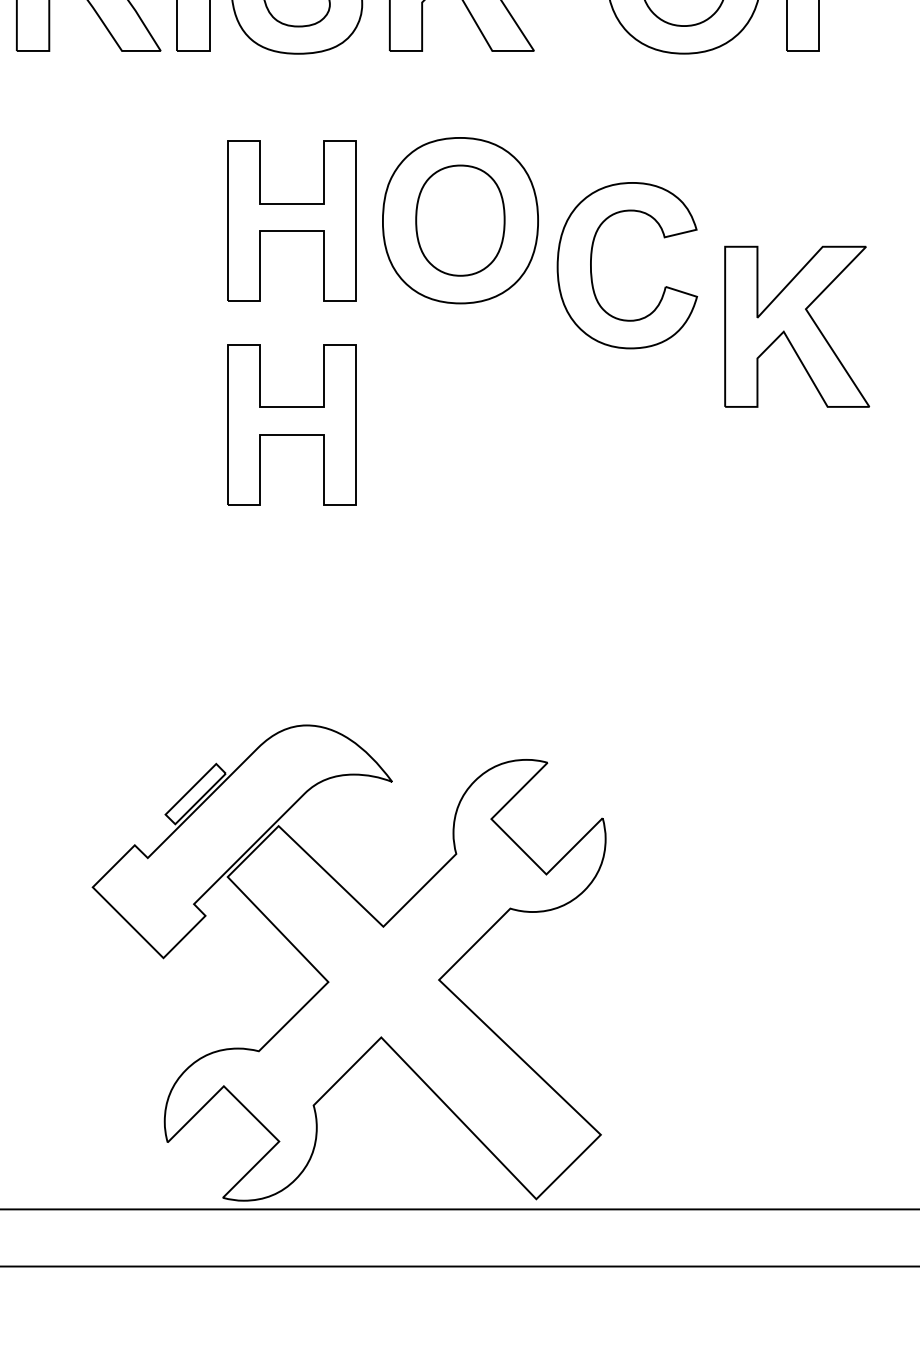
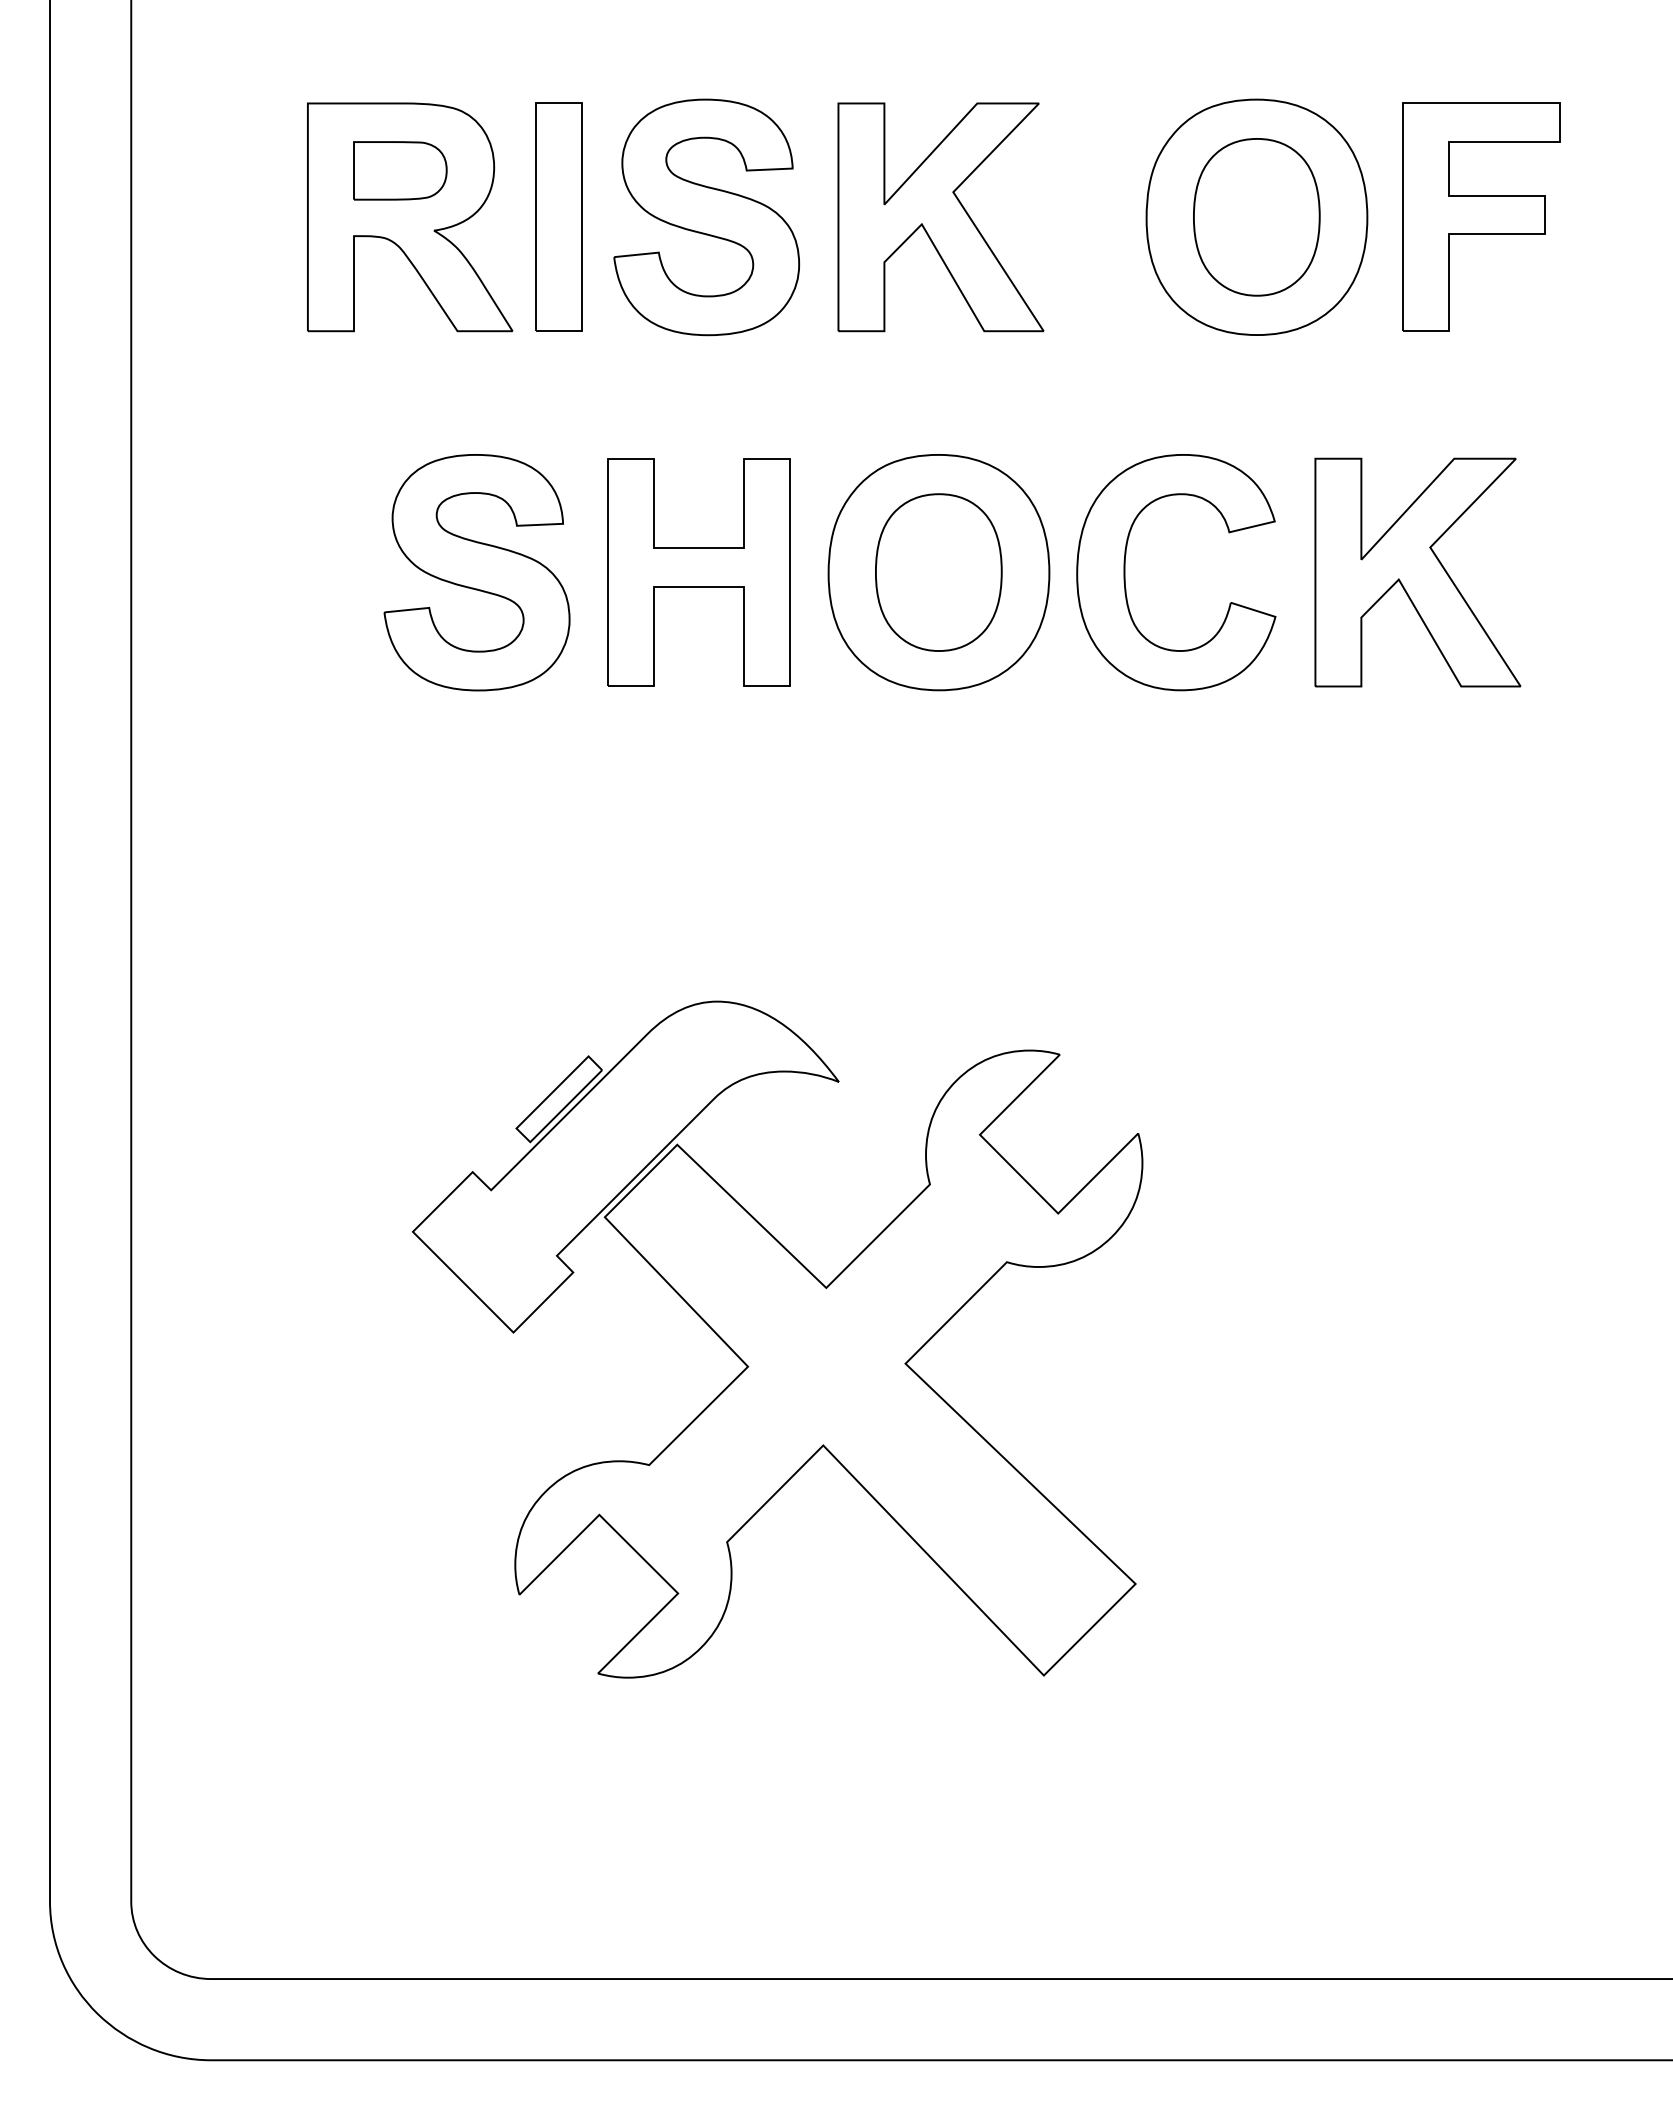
part: (135, 220) -> (476, 572), added
part: (591, 265) -> (1125, 572), moved
part: (796, 326) -> (1417, 572), moved
part: (291, 424) -> (698, 862), removed
part: (349, 962) -> (777, 1339), moved

